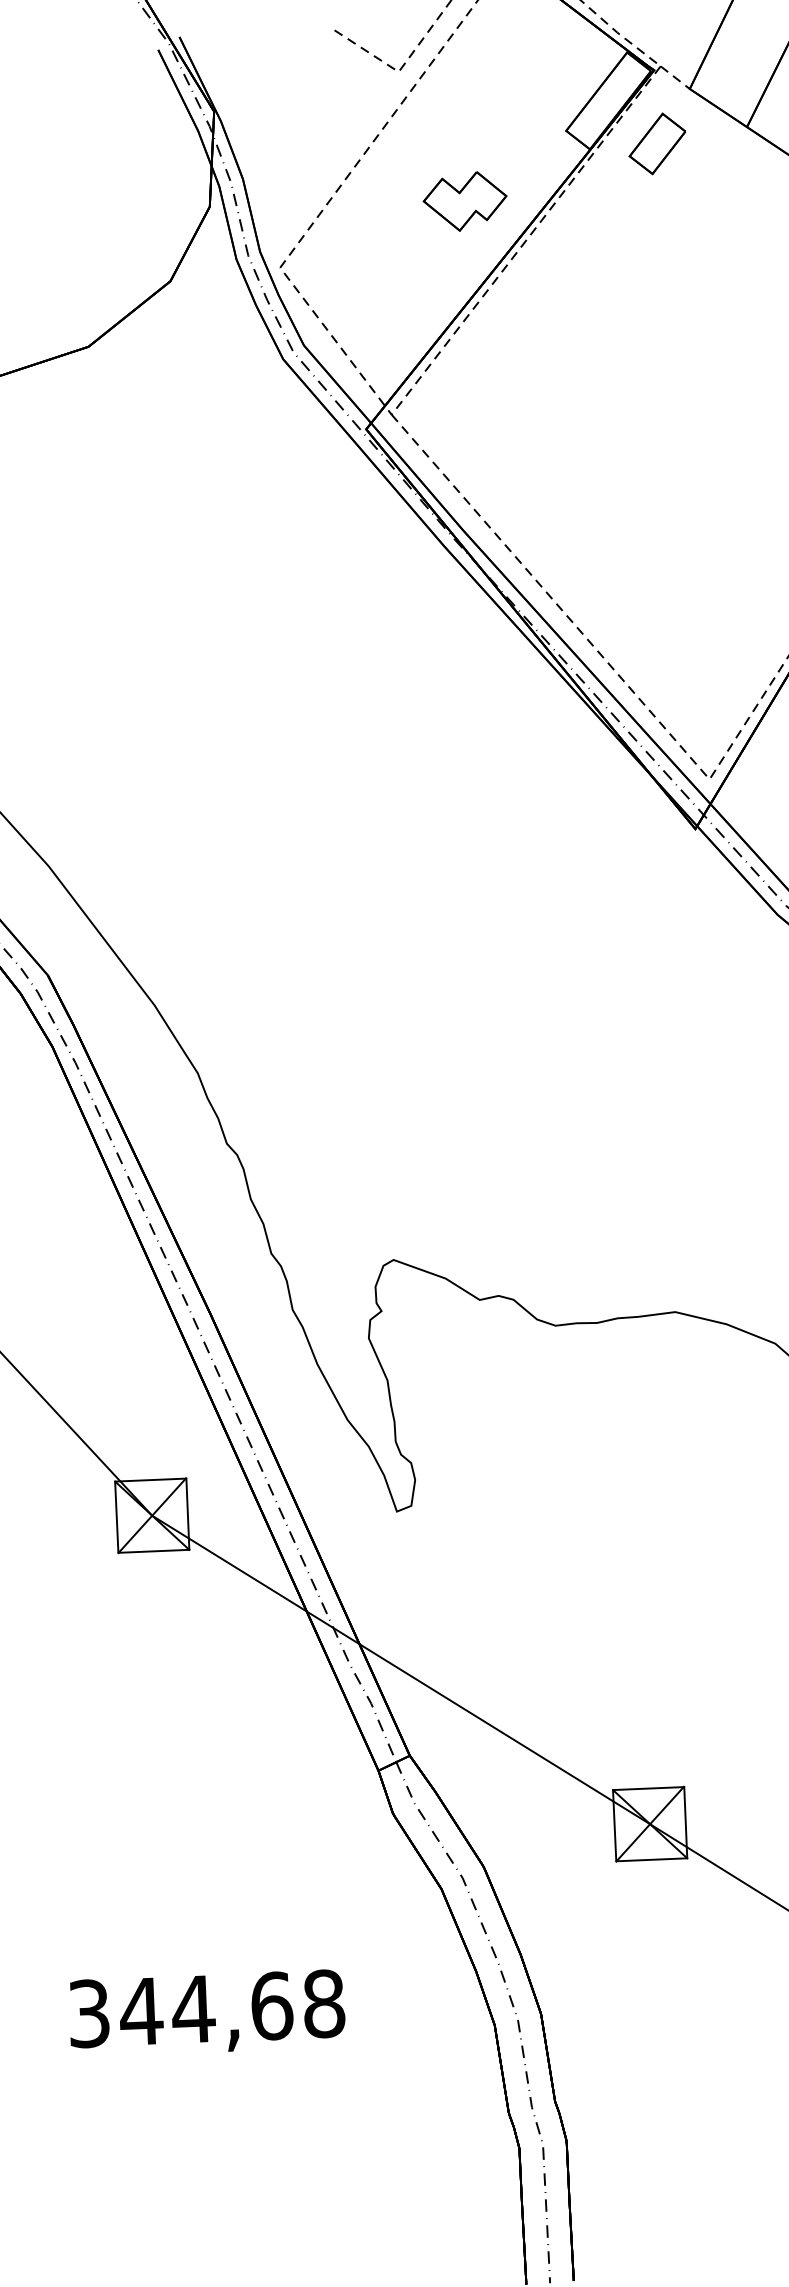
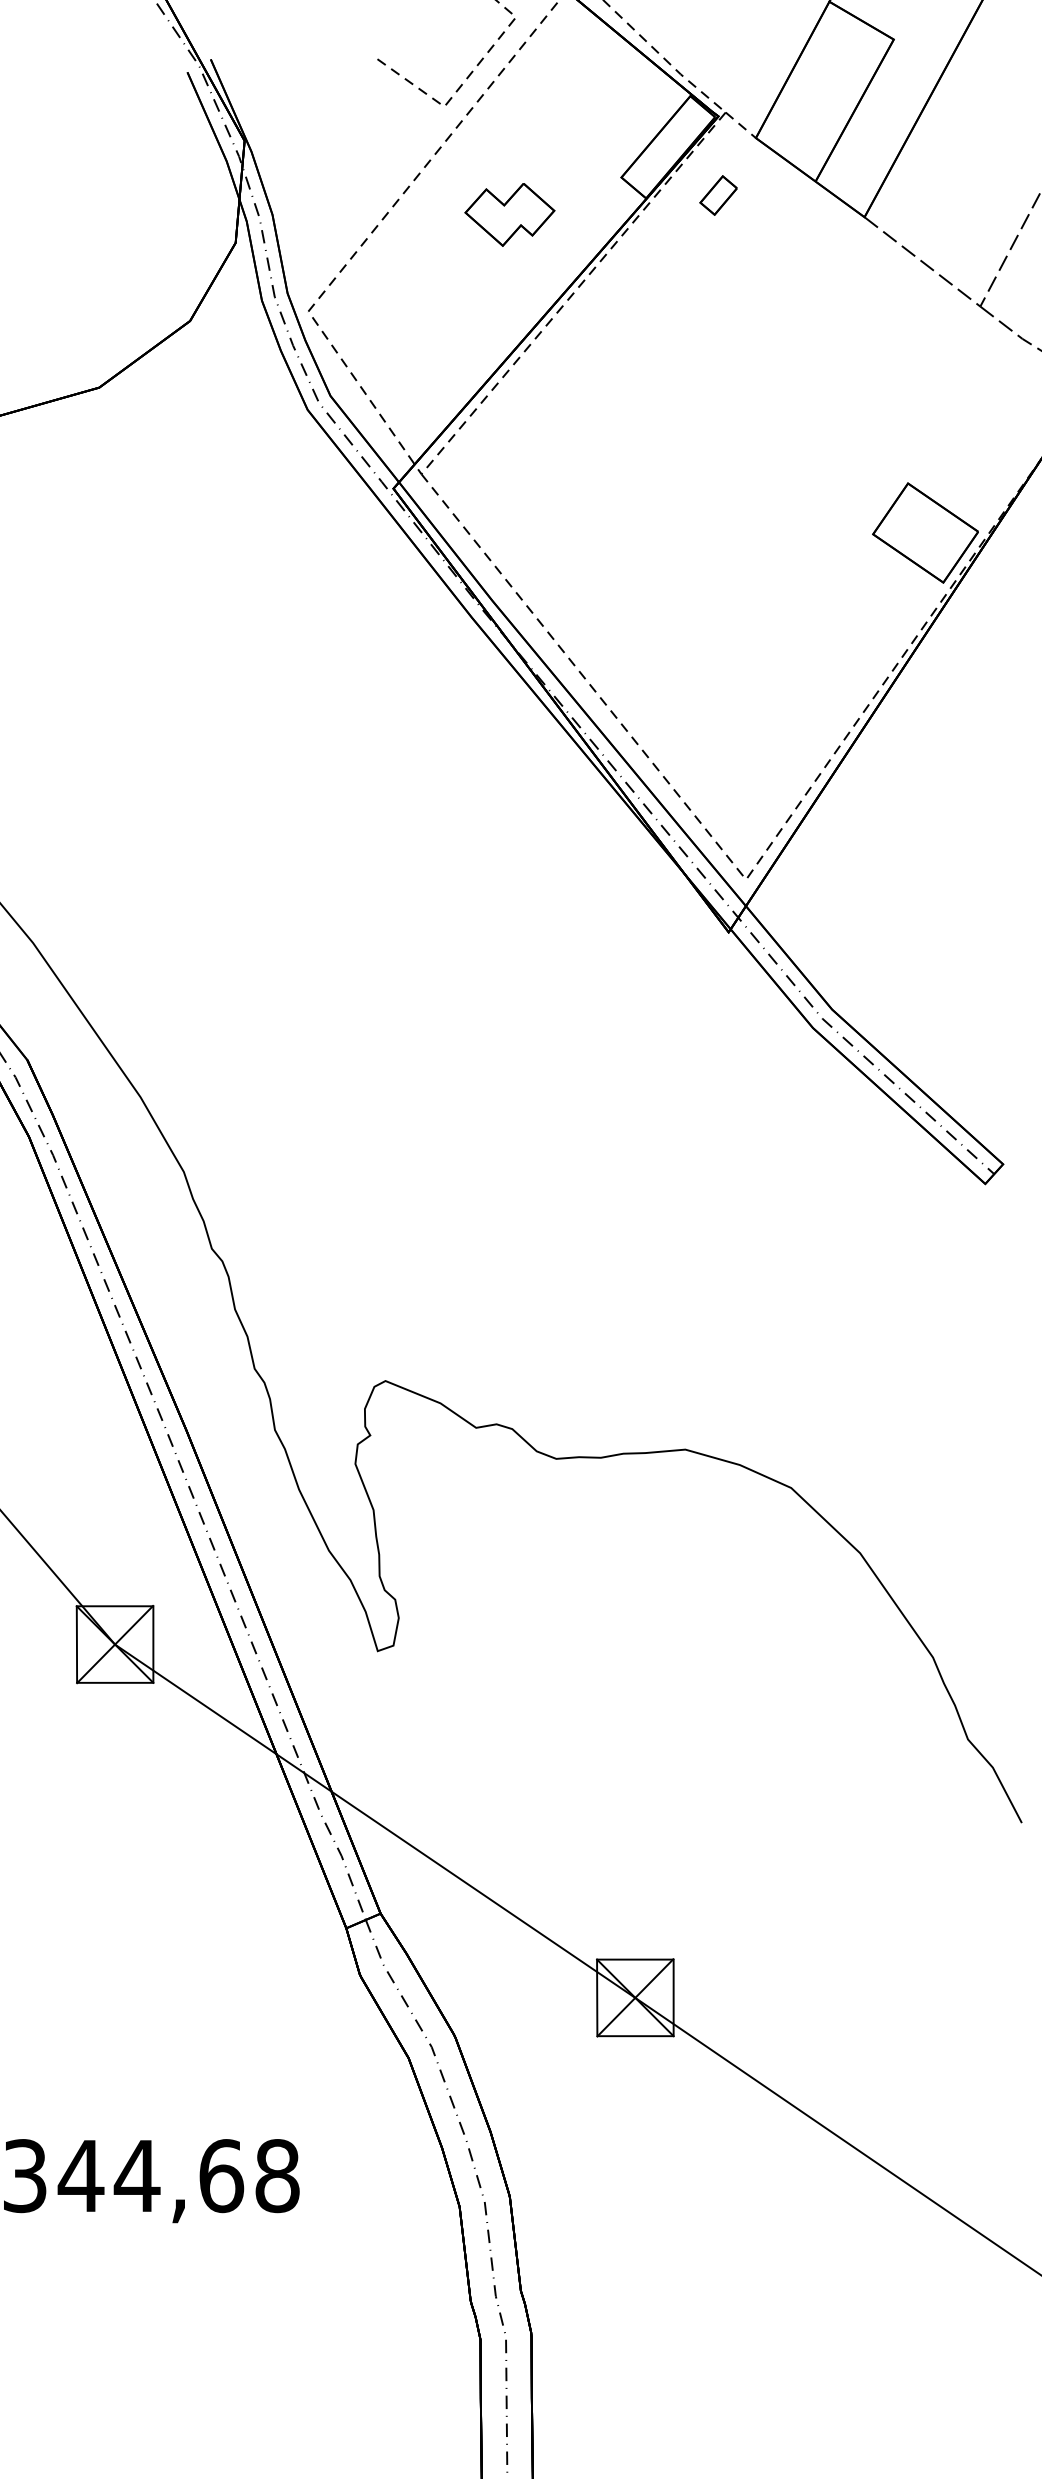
part: (657, 143) -> (718, 195), size x0.6
part: (464, 201) -> (509, 214), moved

